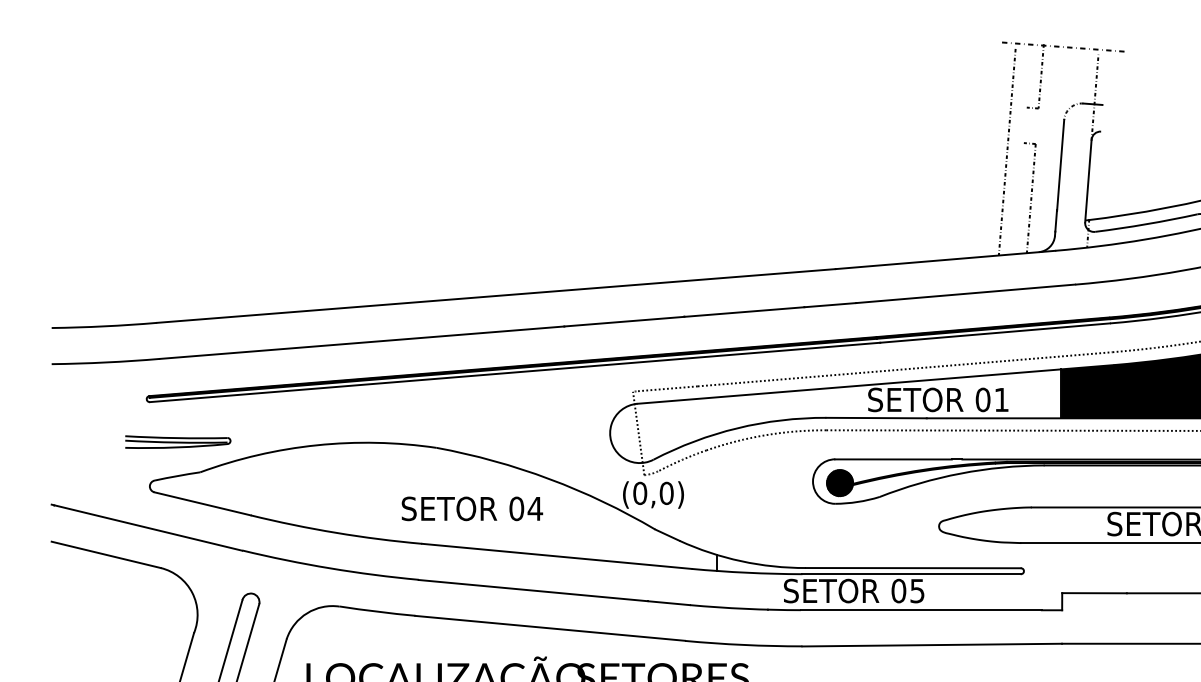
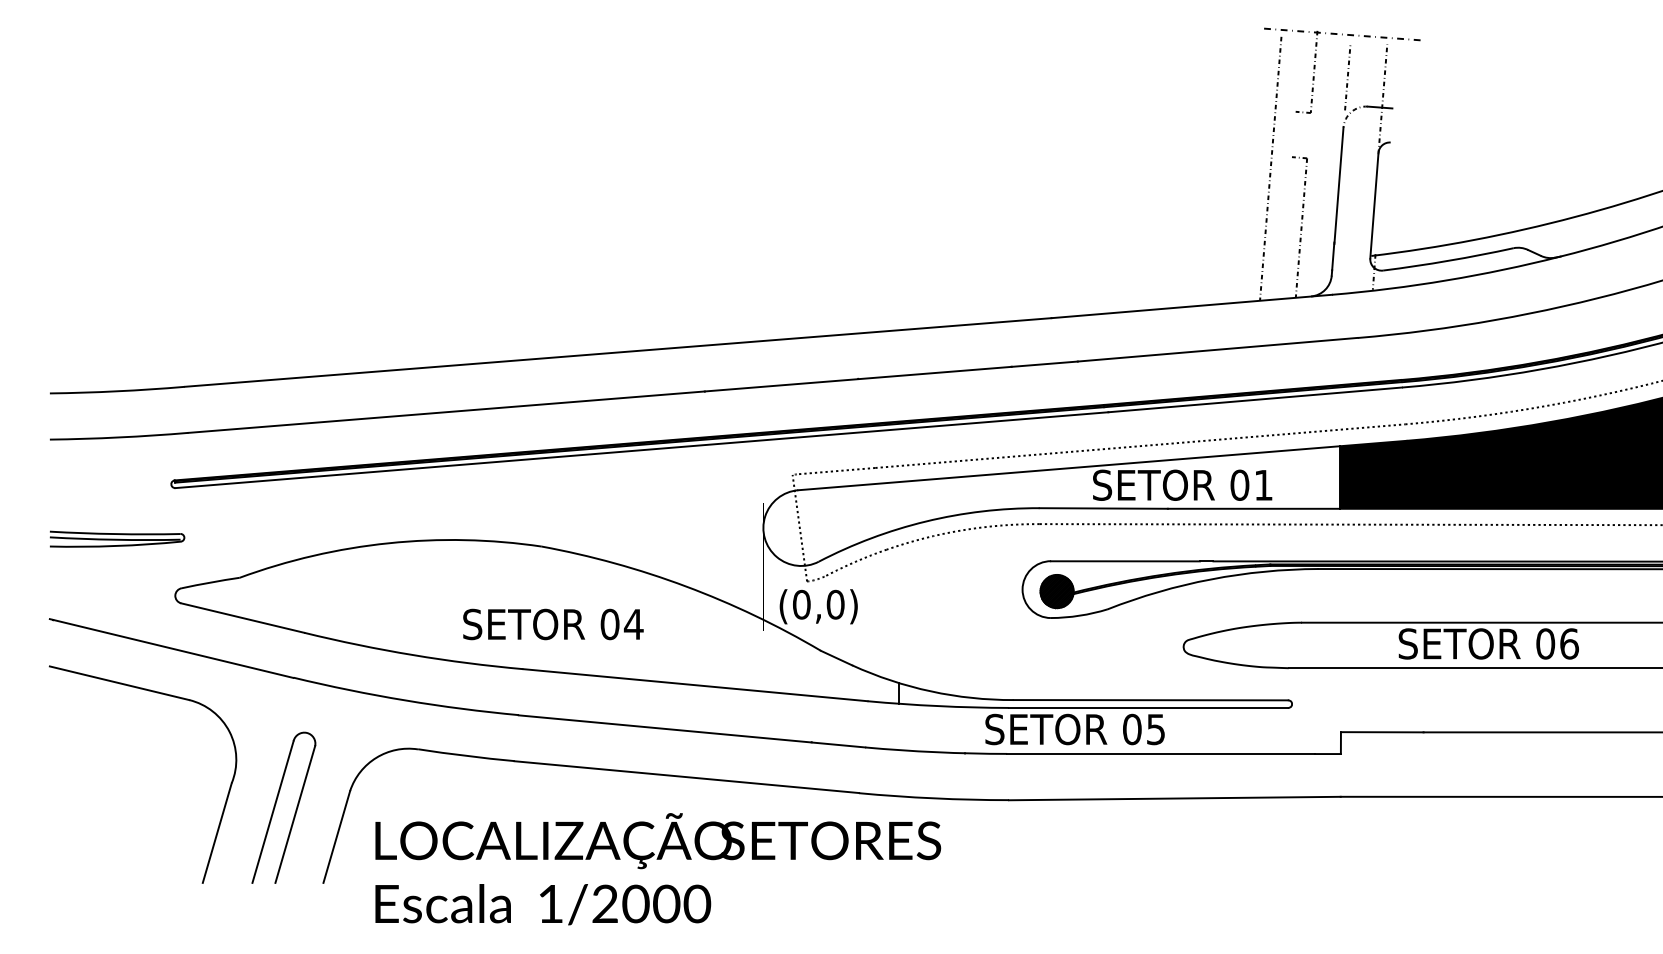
line: (1067, 79) -> (1347, 76), added
part: (178, 441) -> (117, 538), moved
text: (472, 508) -> (553, 624), moved

